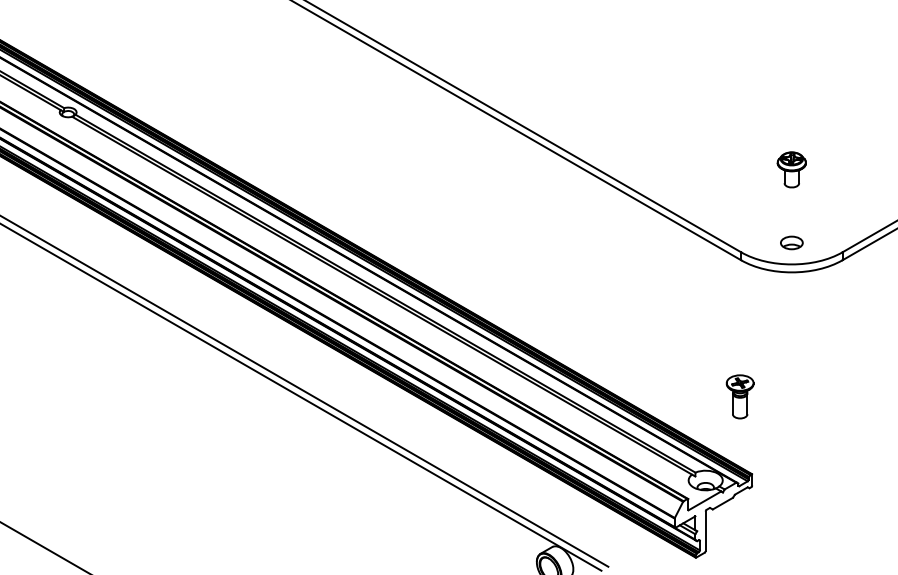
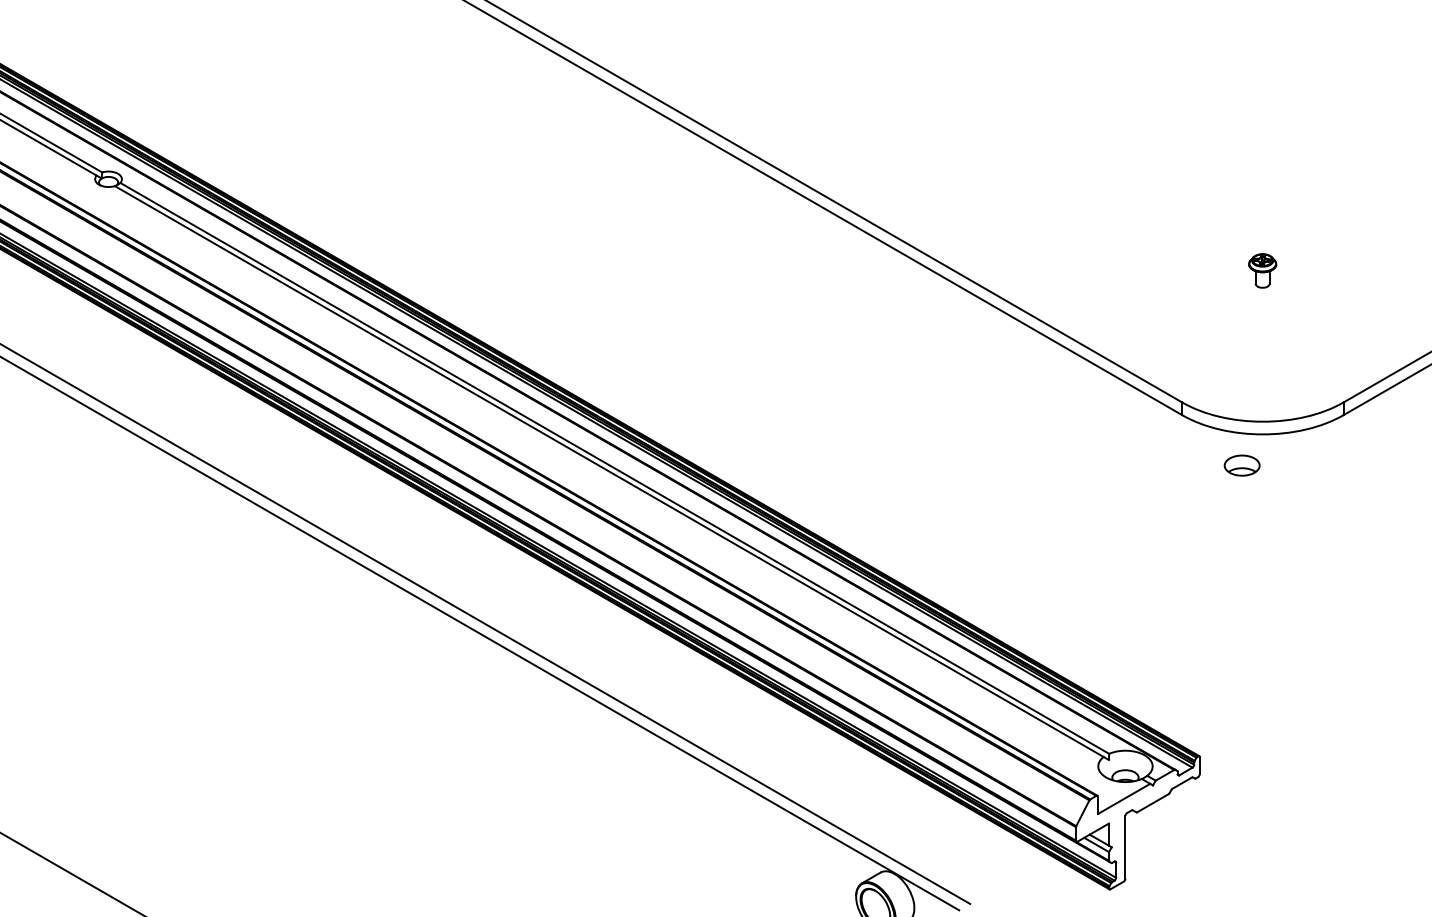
part: (791, 169) -> (1262, 270), size x0.6
part: (791, 242) -> (1241, 464), moved
part: (739, 396) -> (1179, 632), removed

